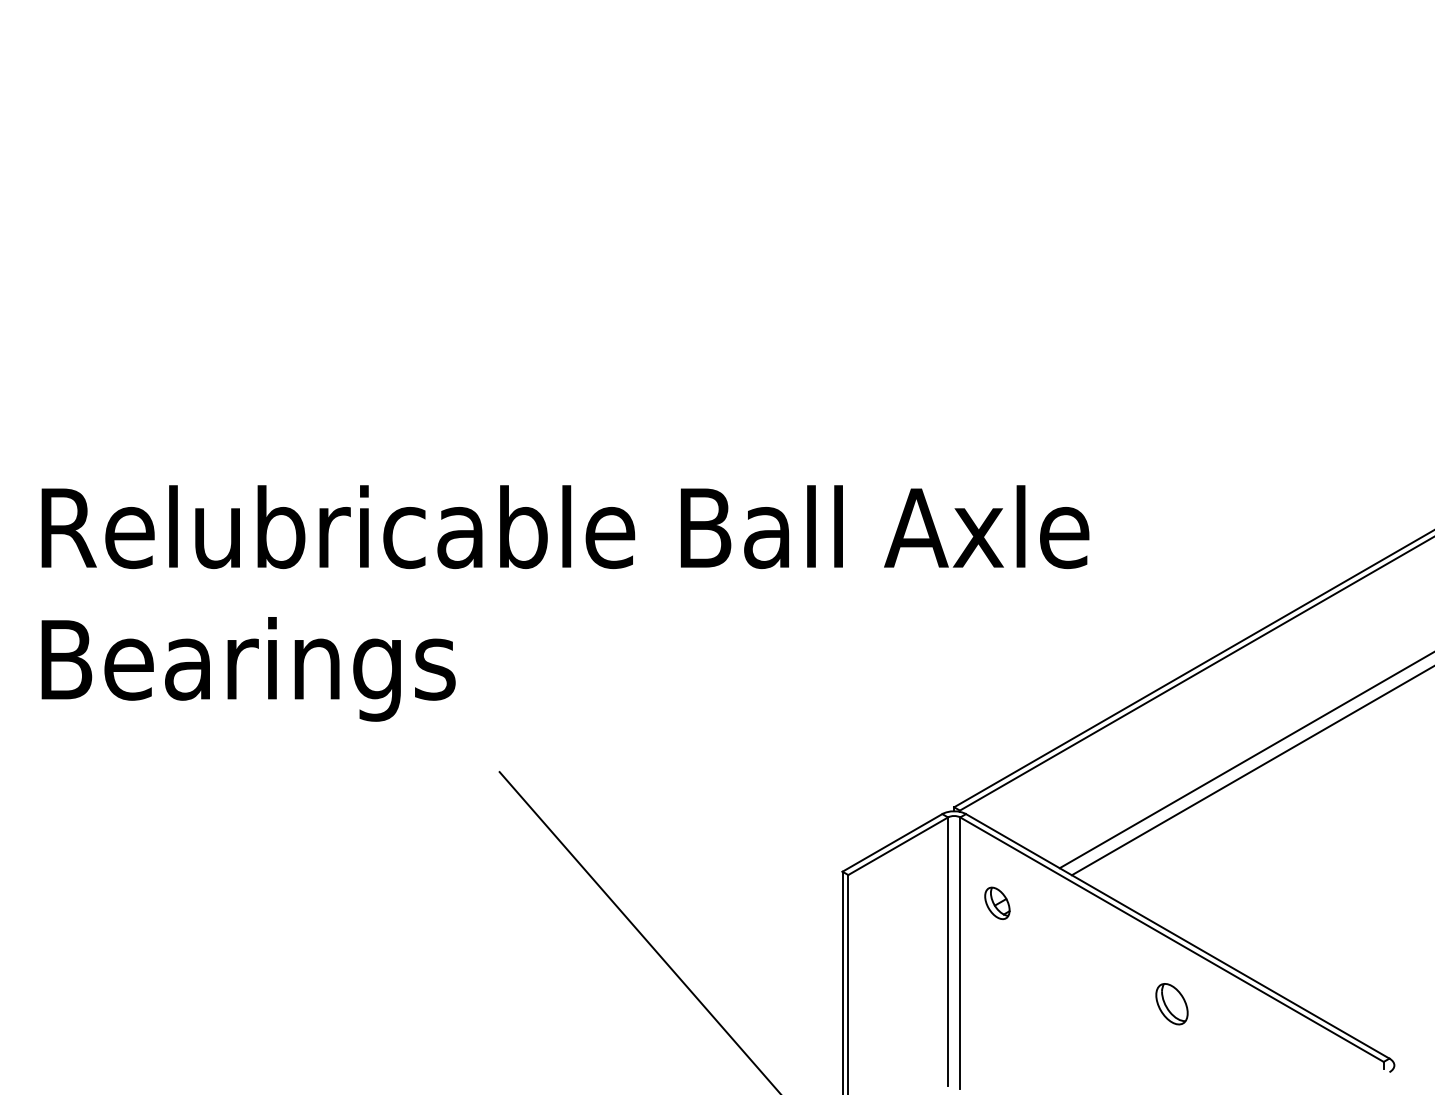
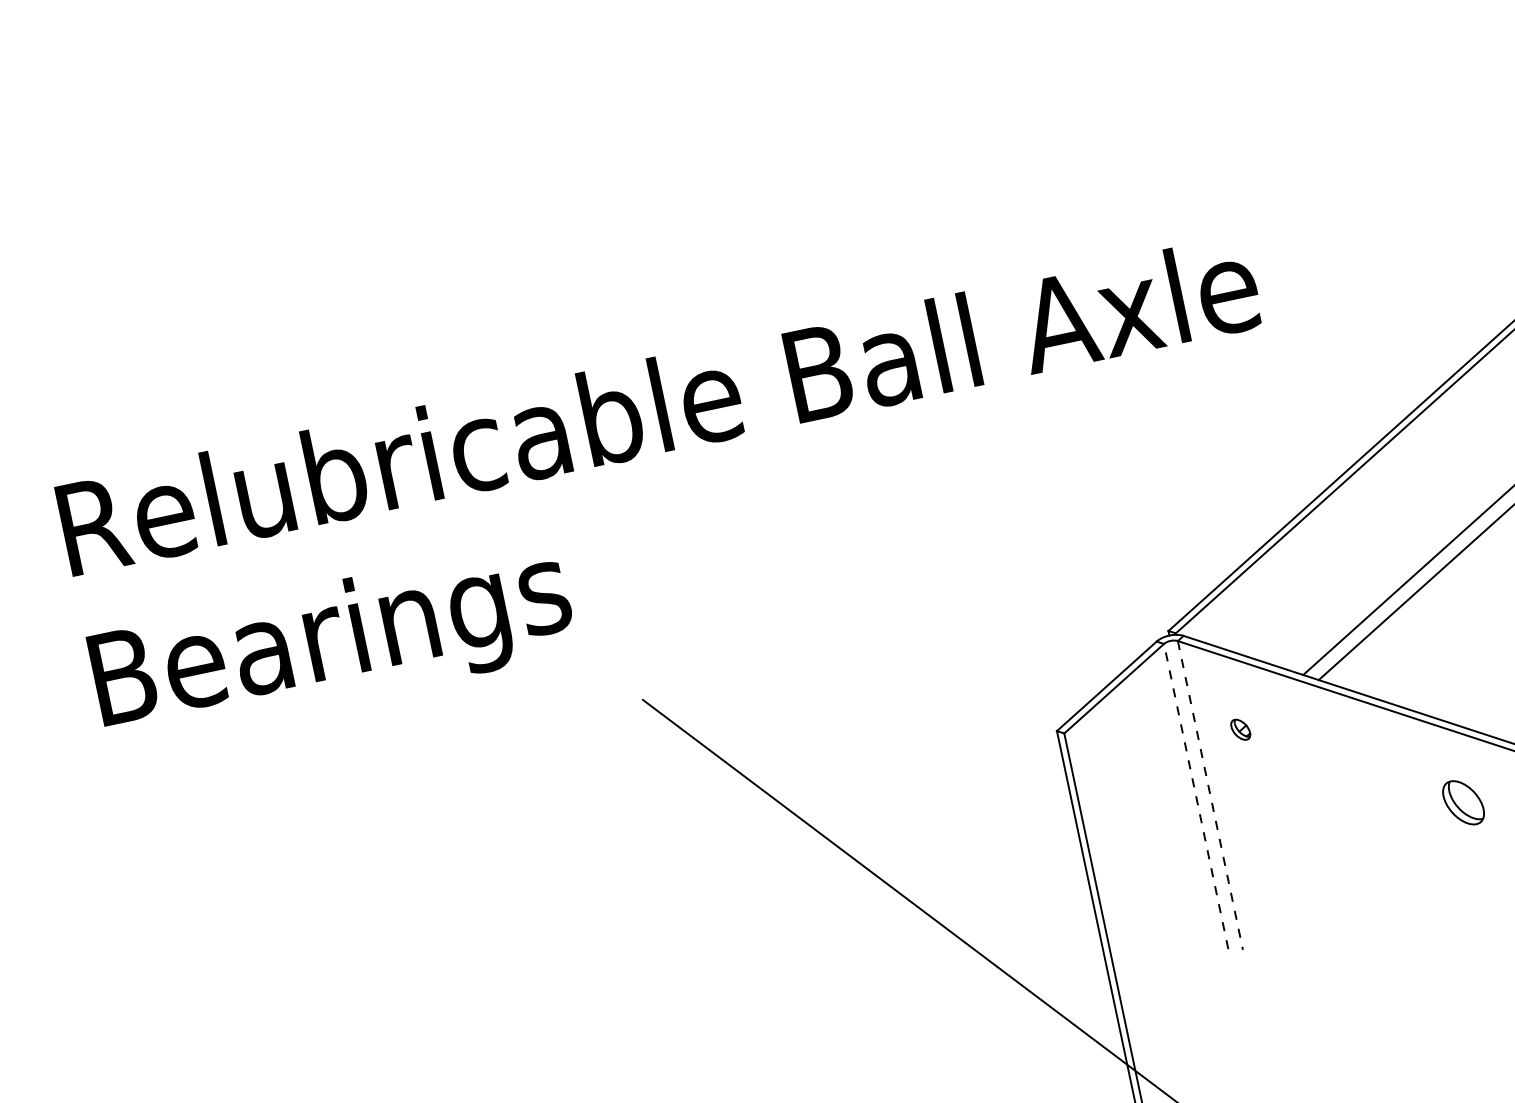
part: (997, 902) -> (1240, 728), size x0.6
line: (948, 951) -> (1196, 796), solid -> dashed
line: (960, 953) -> (1210, 795), solid -> dashed

